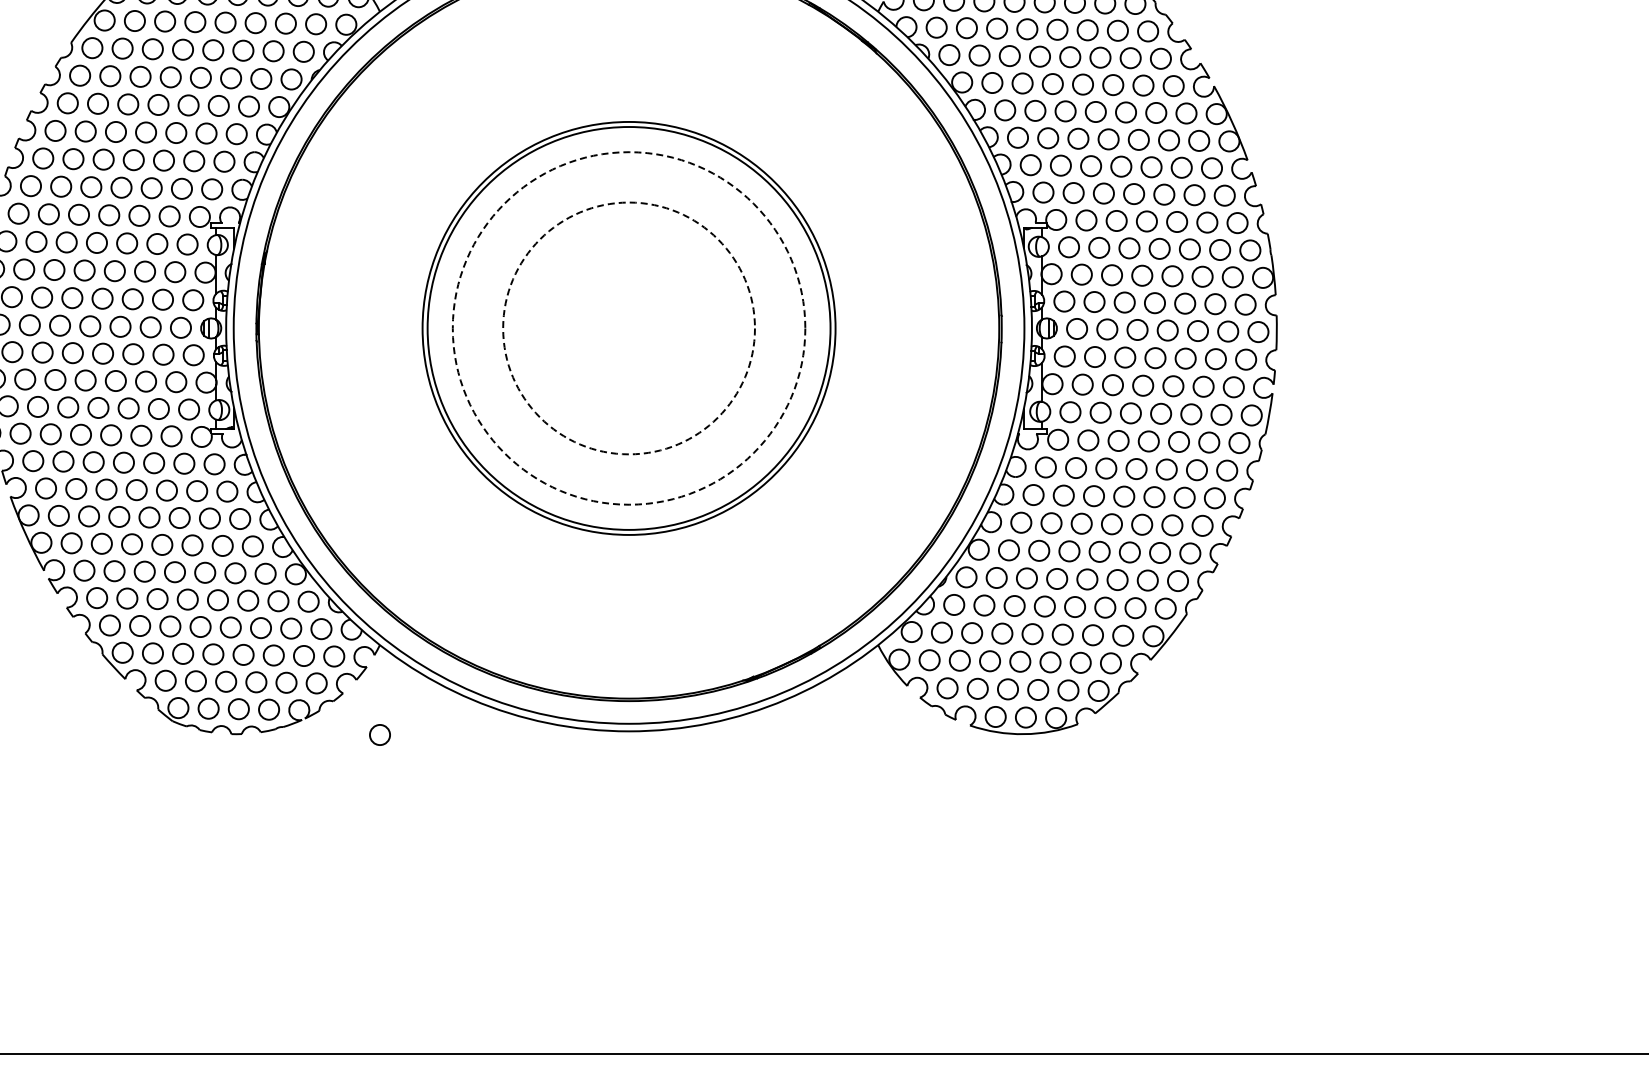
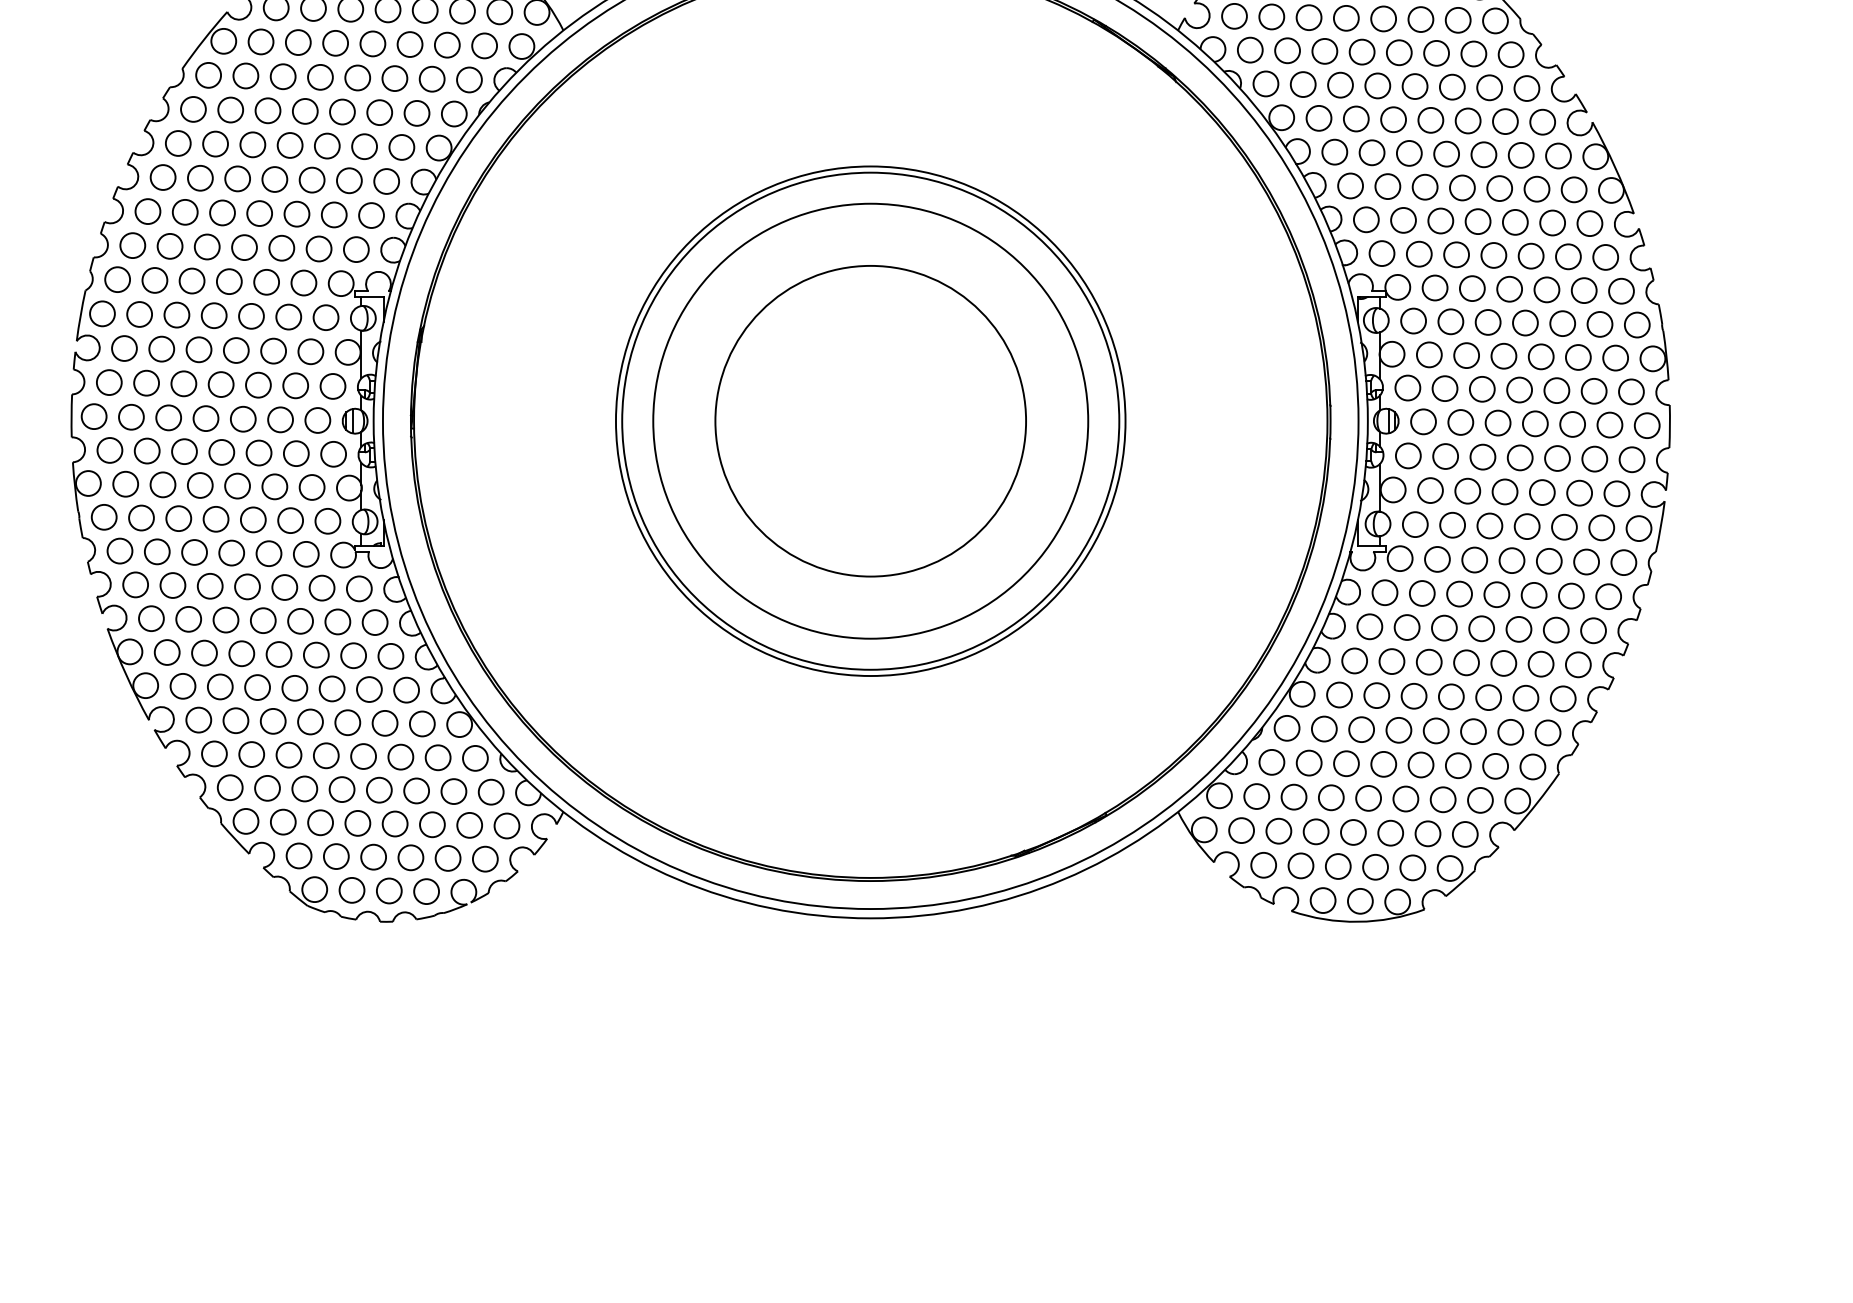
circle: (628, 328) -> (870, 421), dashed -> solid
circle: (628, 328) -> (870, 421), dashed -> solid
circle: (379, 734) -> (562, 922), removed

